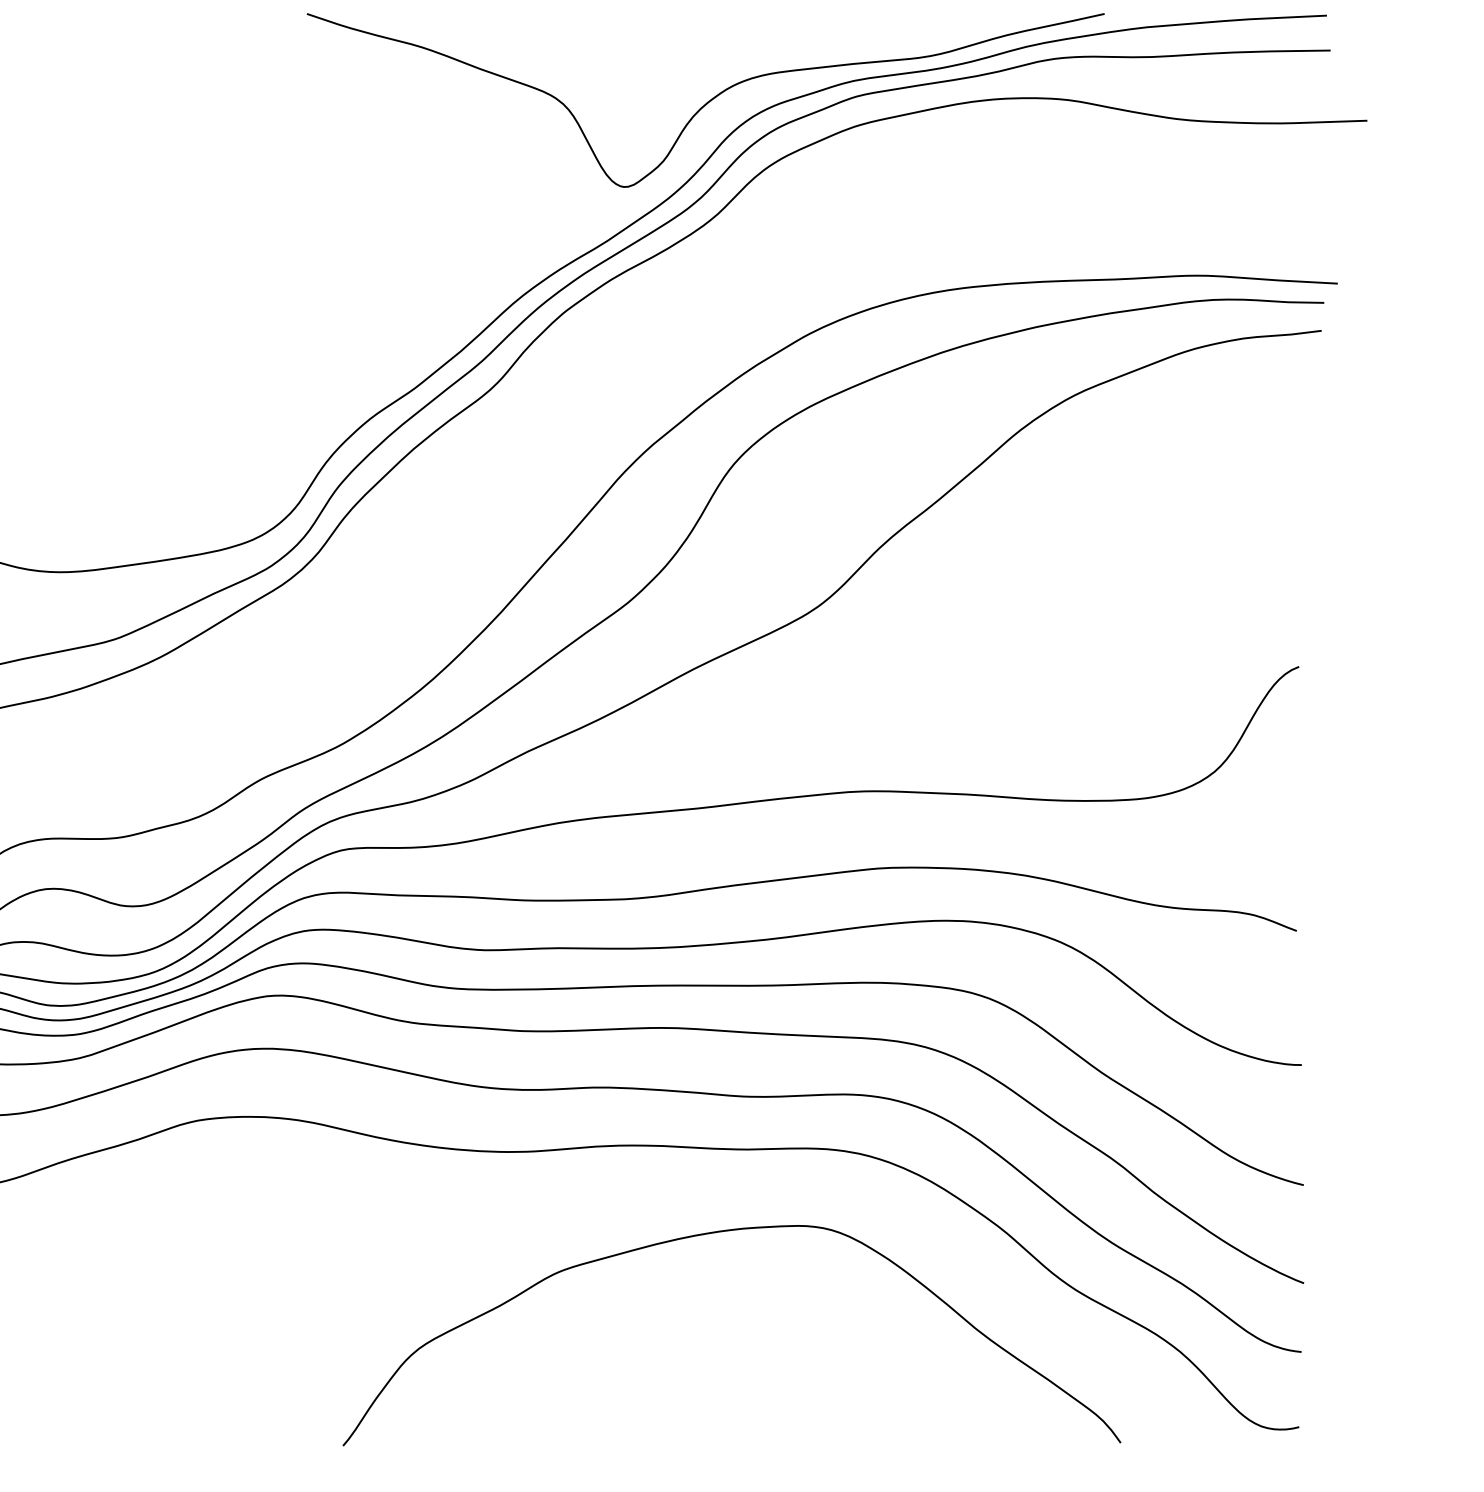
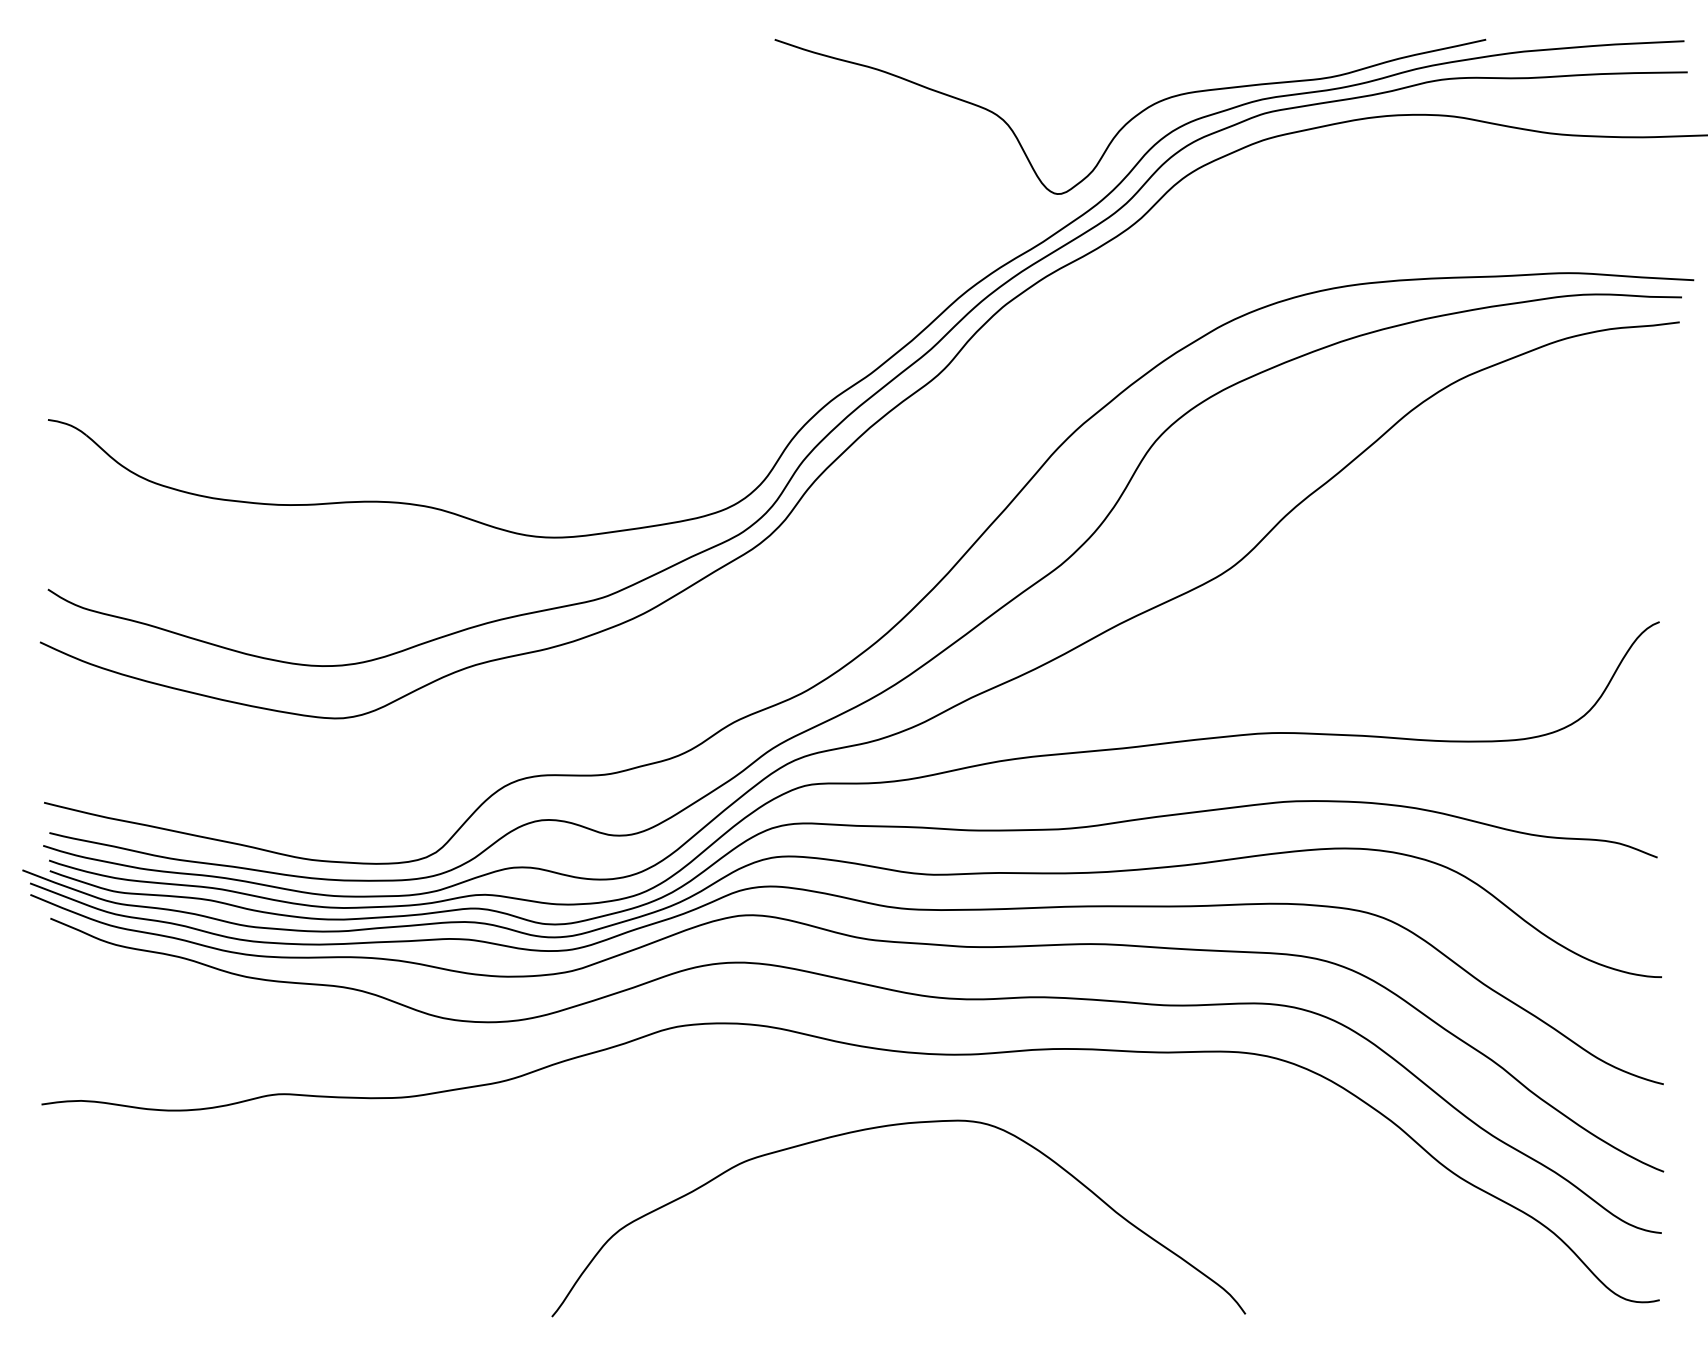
curve: (715, 1233) -> (884, 1127), moved

